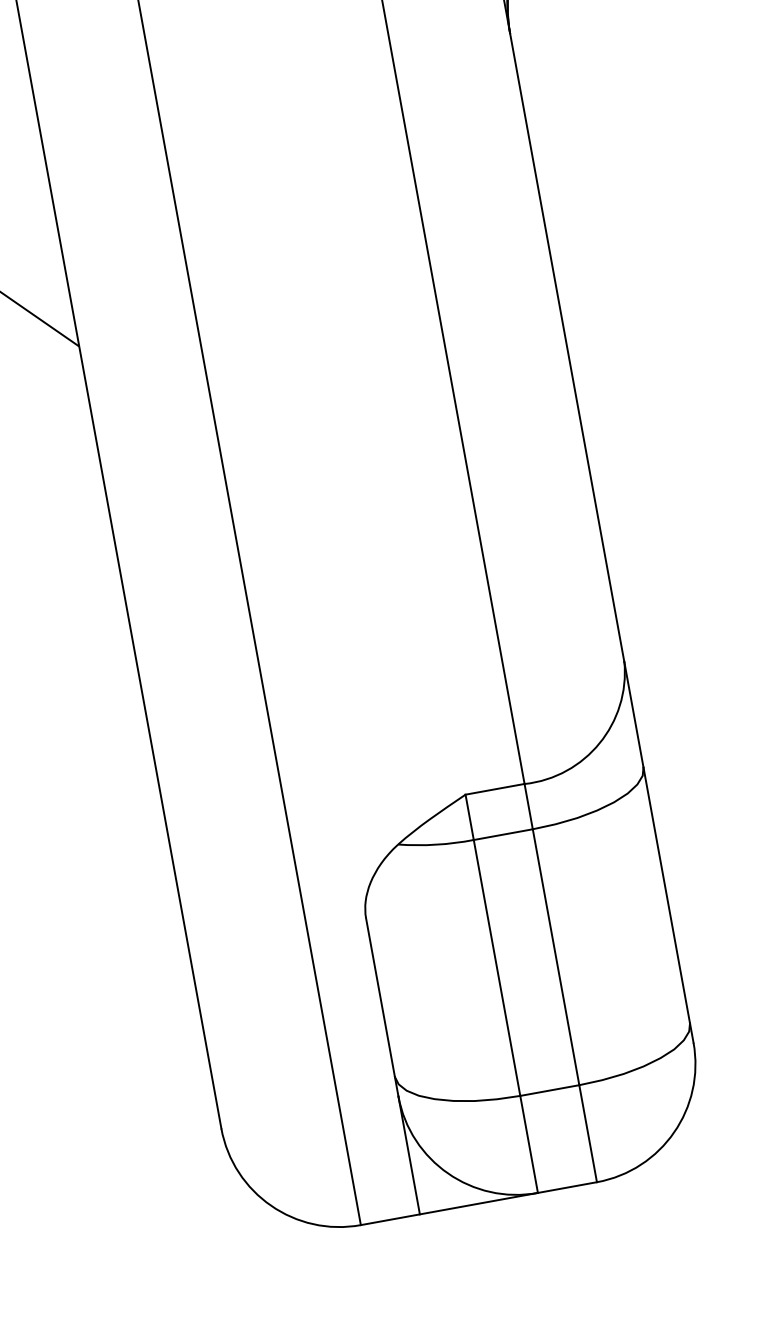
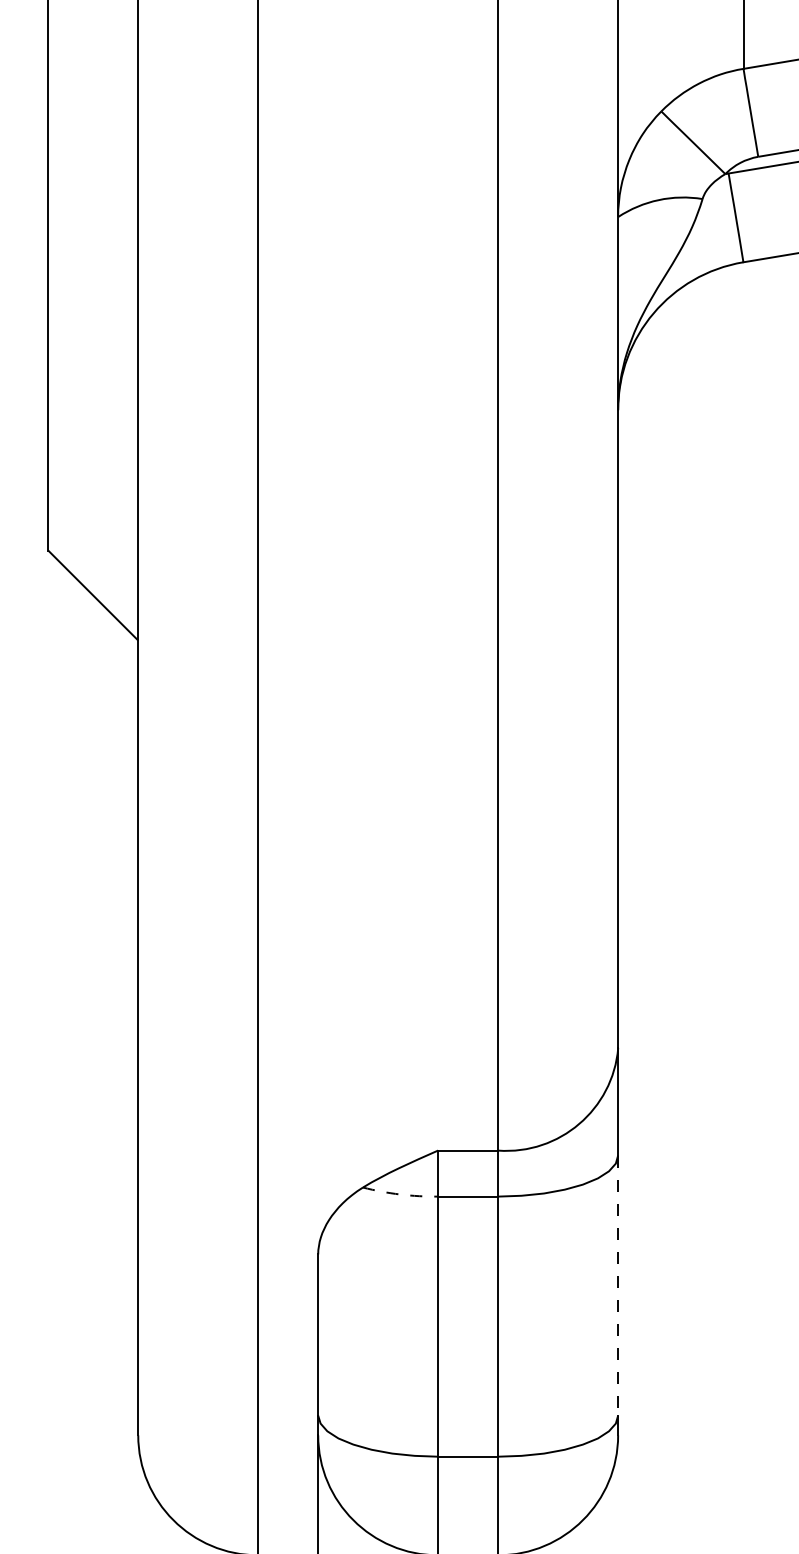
arc: (436, 844) -> (400, 1194), solid -> dashed
line: (667, 896) -> (618, 1286), solid -> dashed

